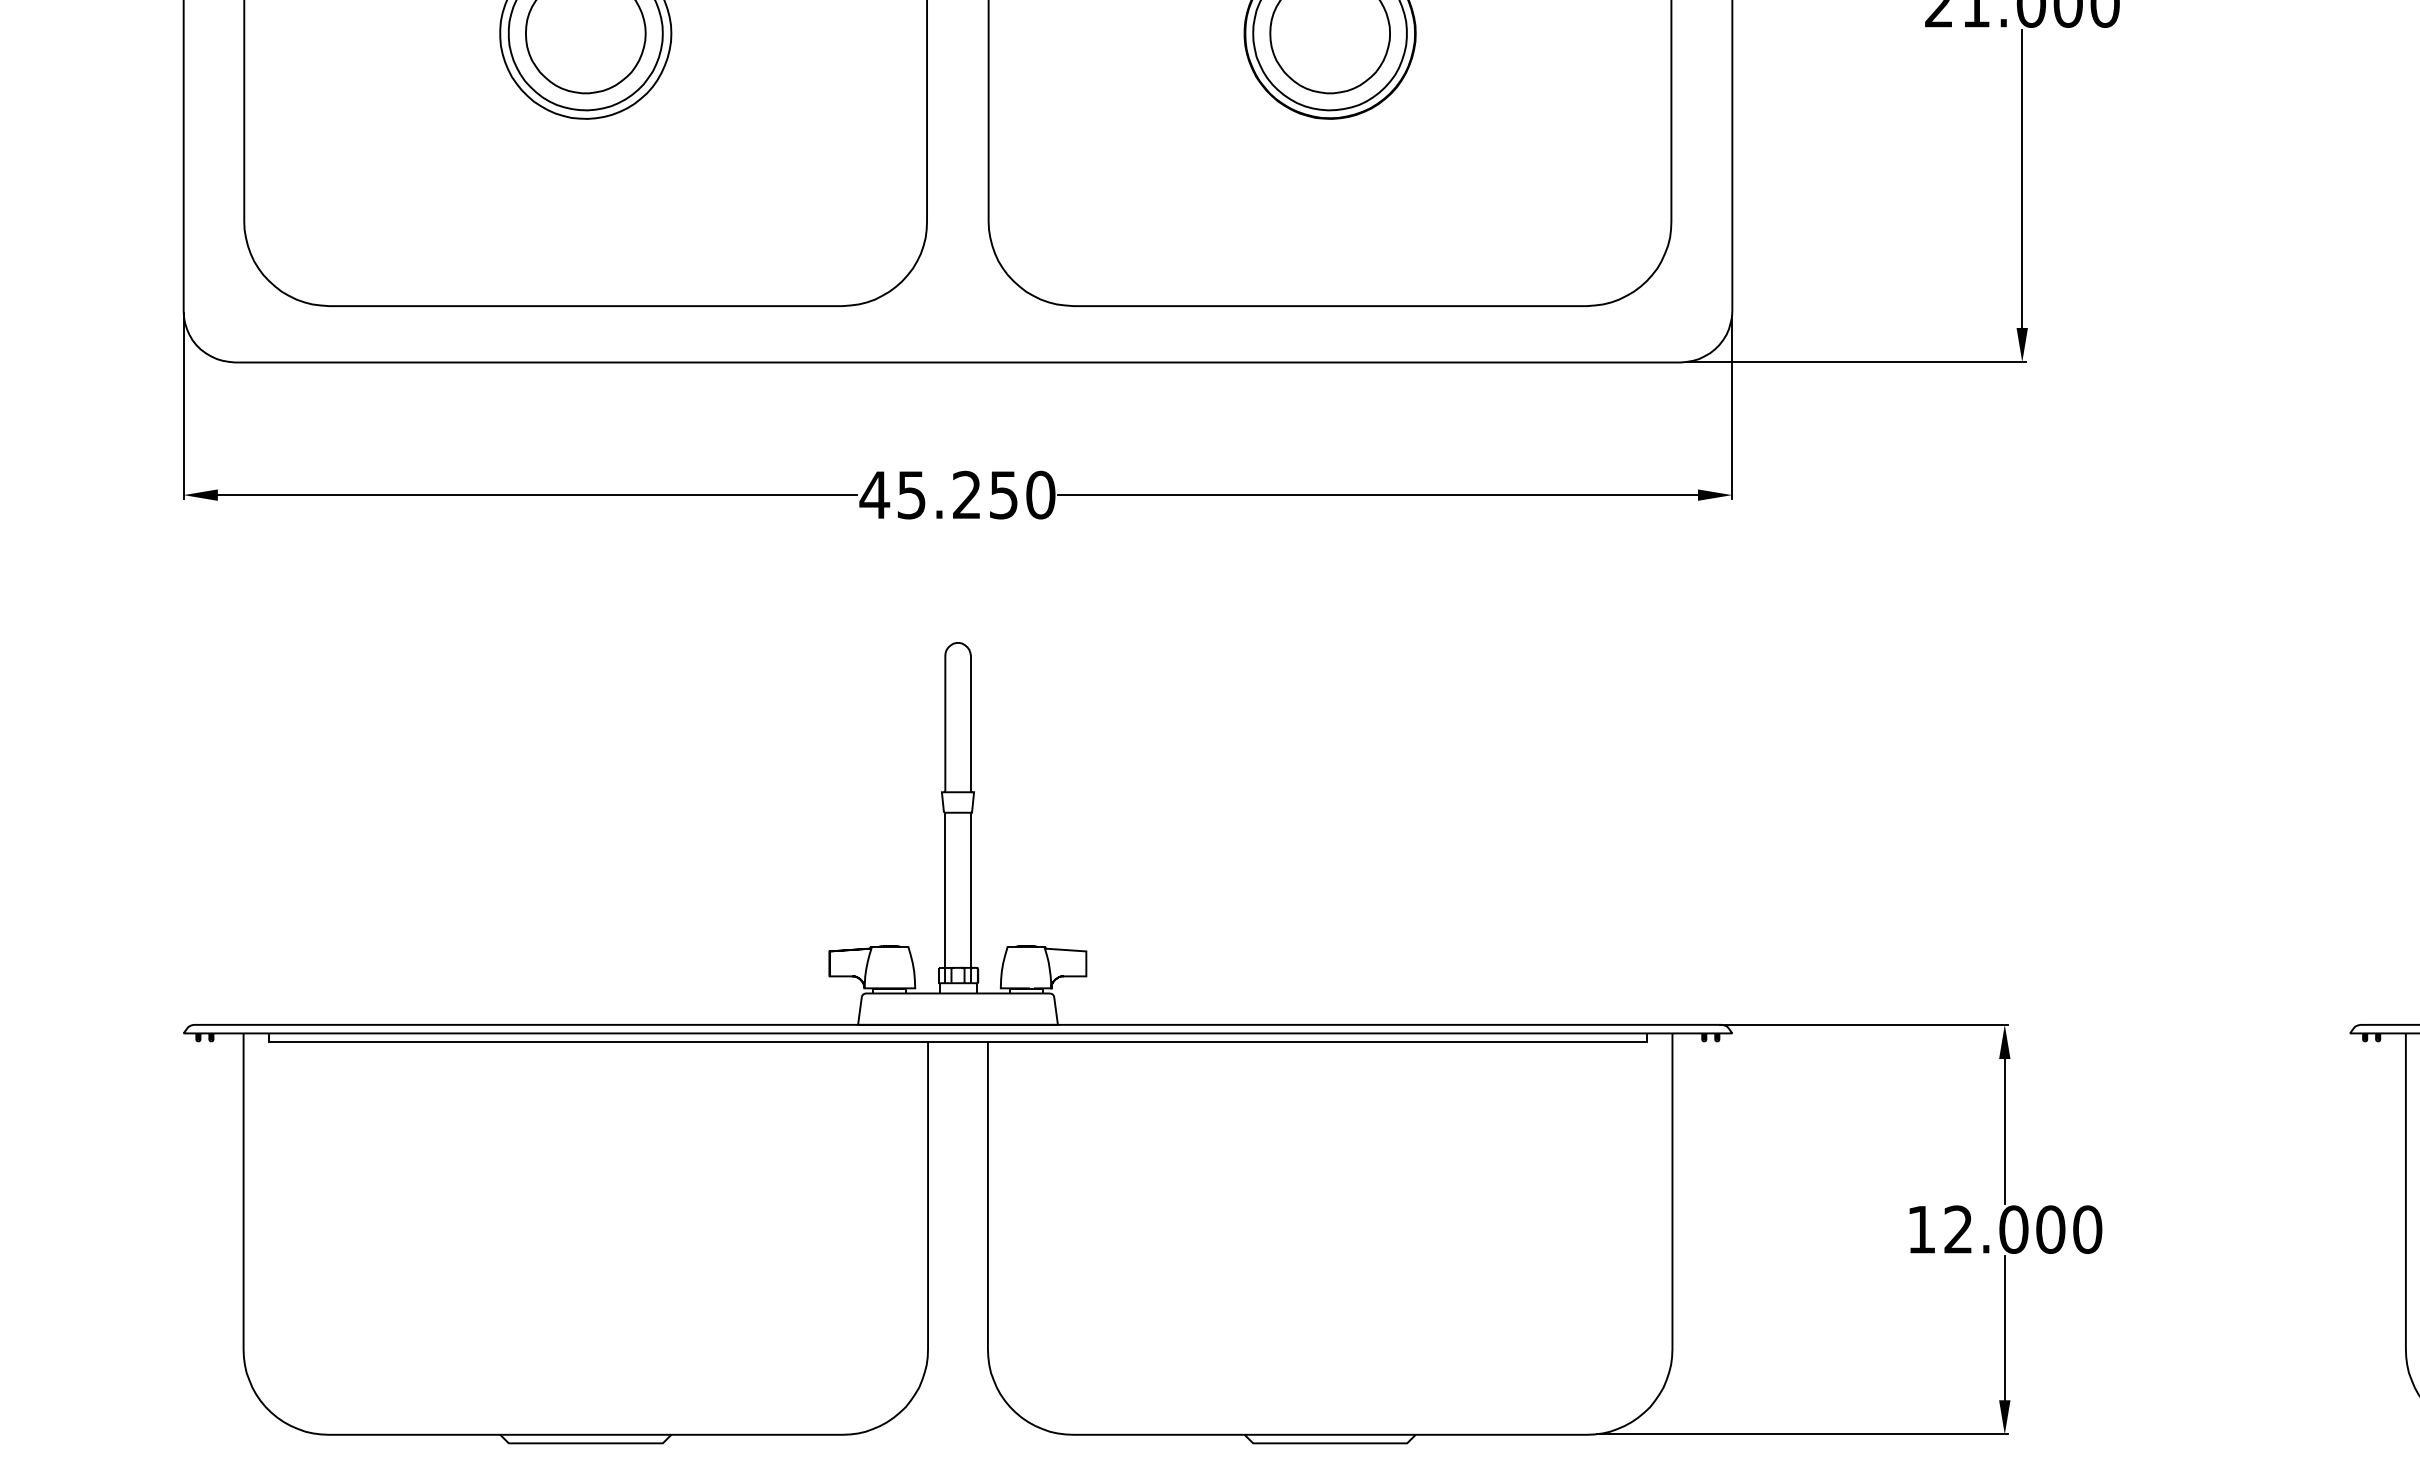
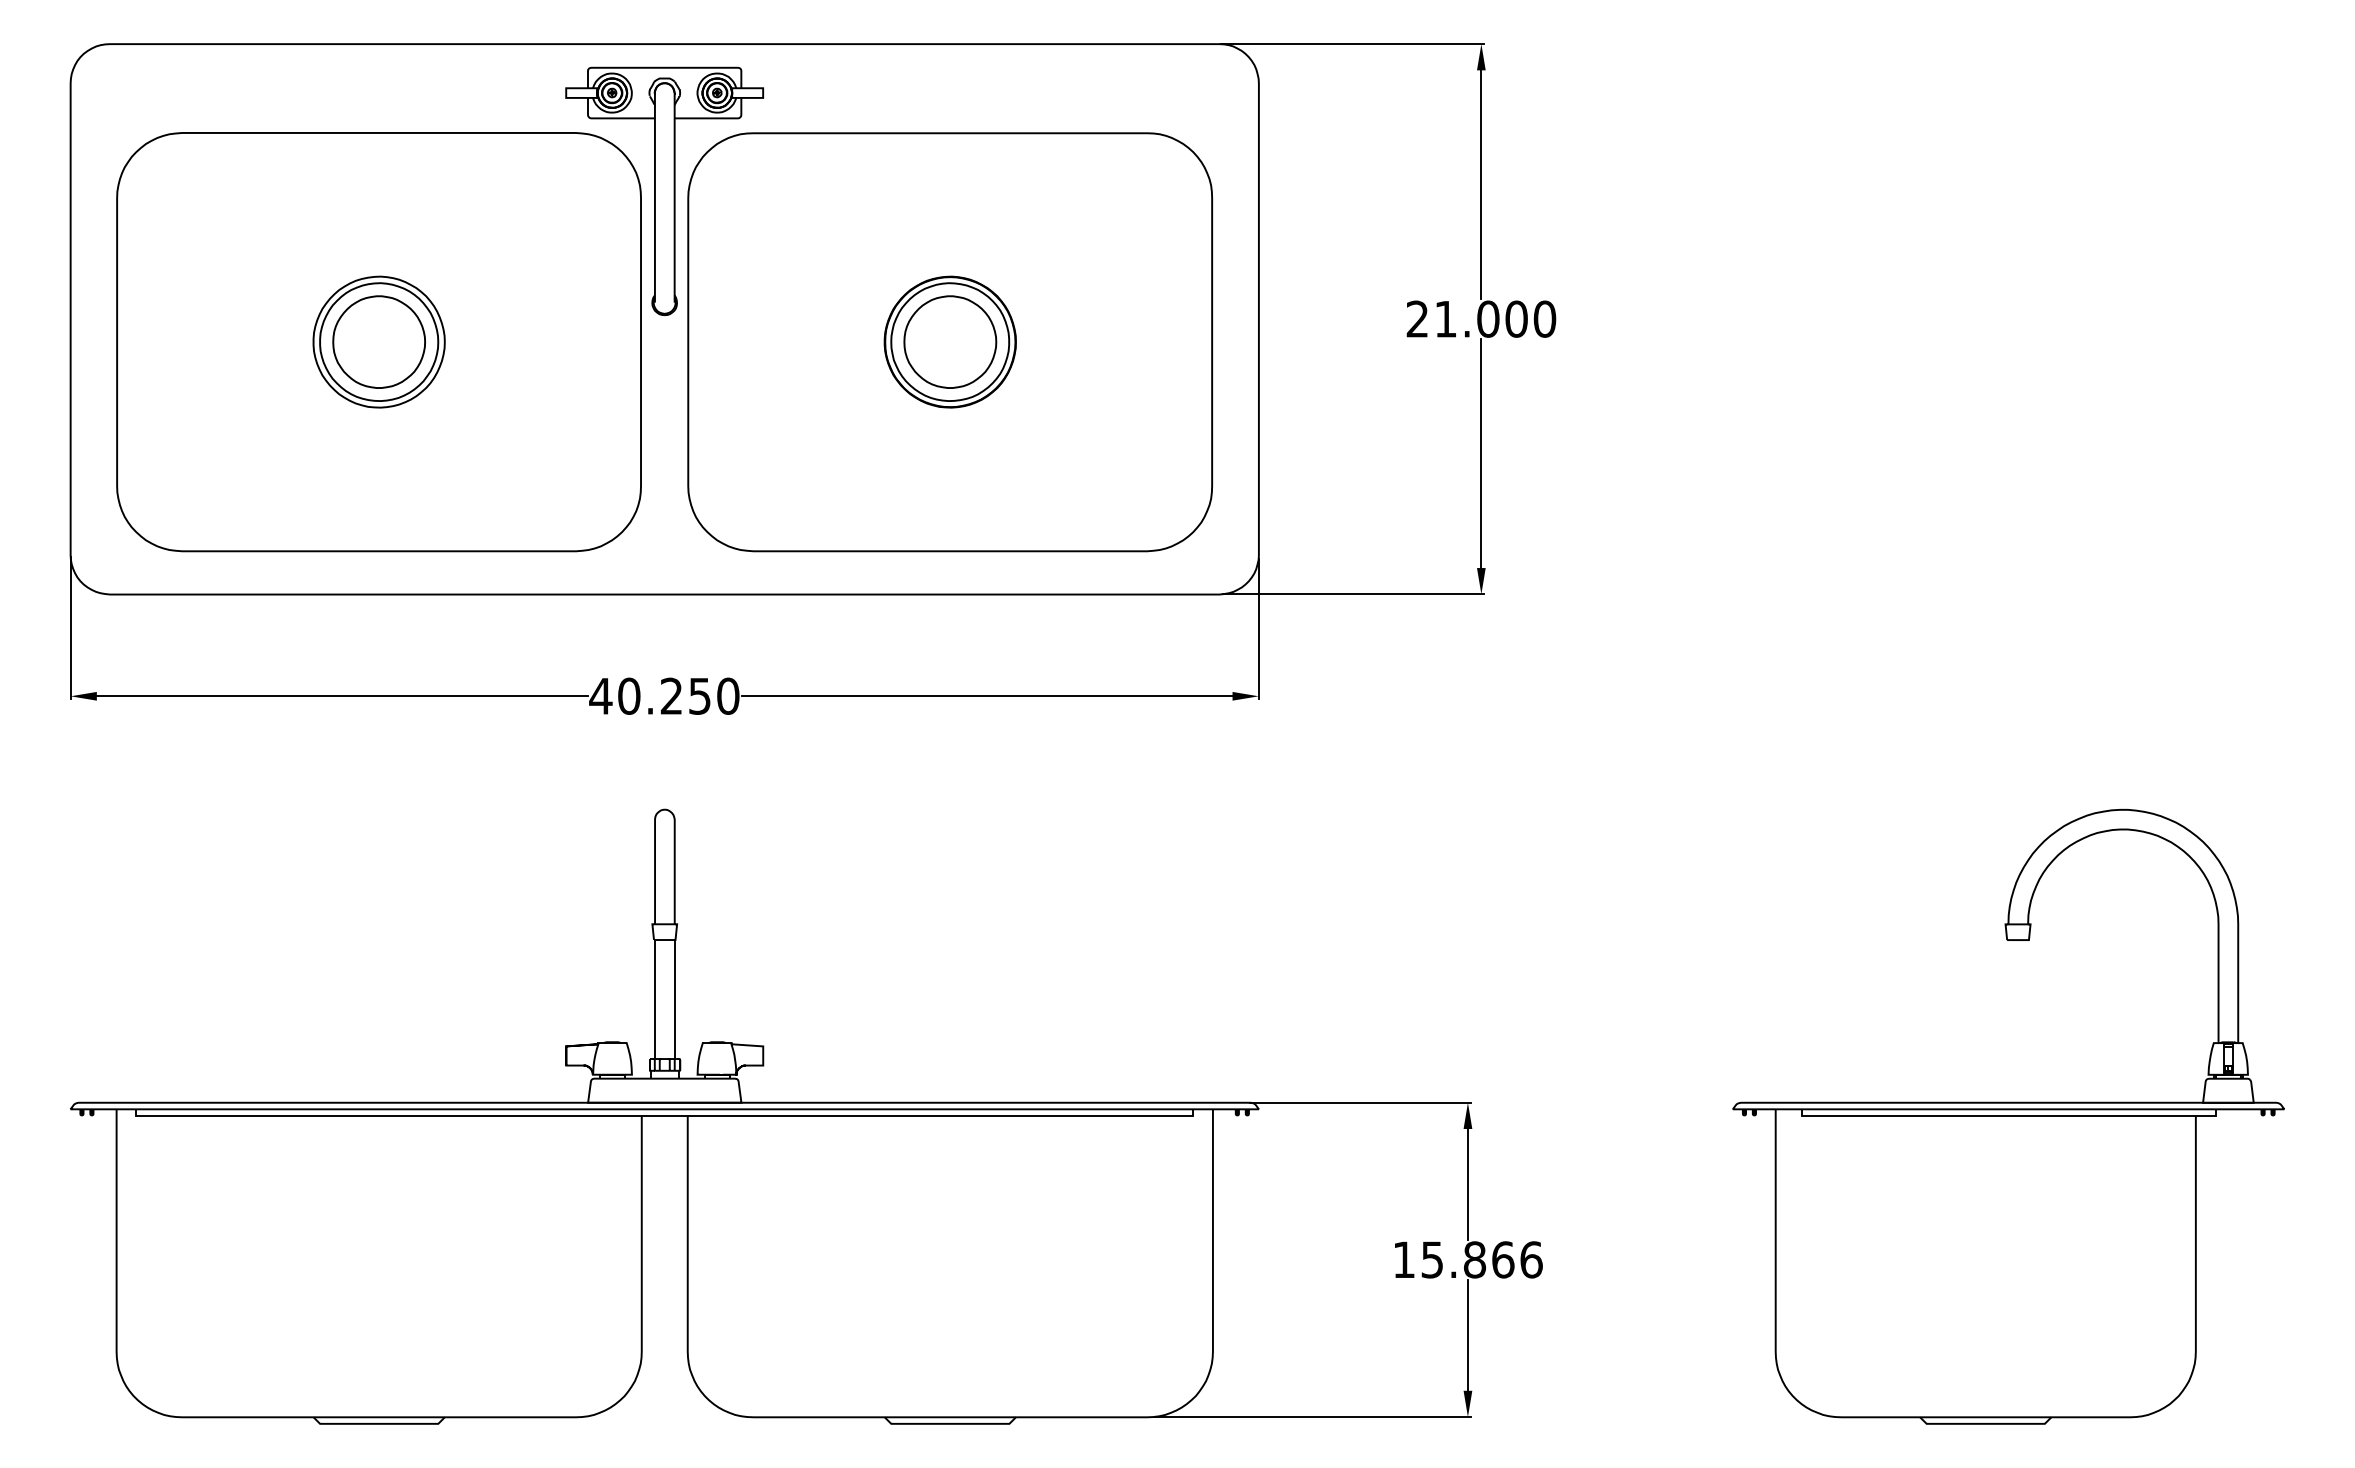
text: (912, 494) -> (629, 695), 45.250 -> 40.250
text: (2022, 1229) -> (1481, 1259), 12.000 -> 15.866

